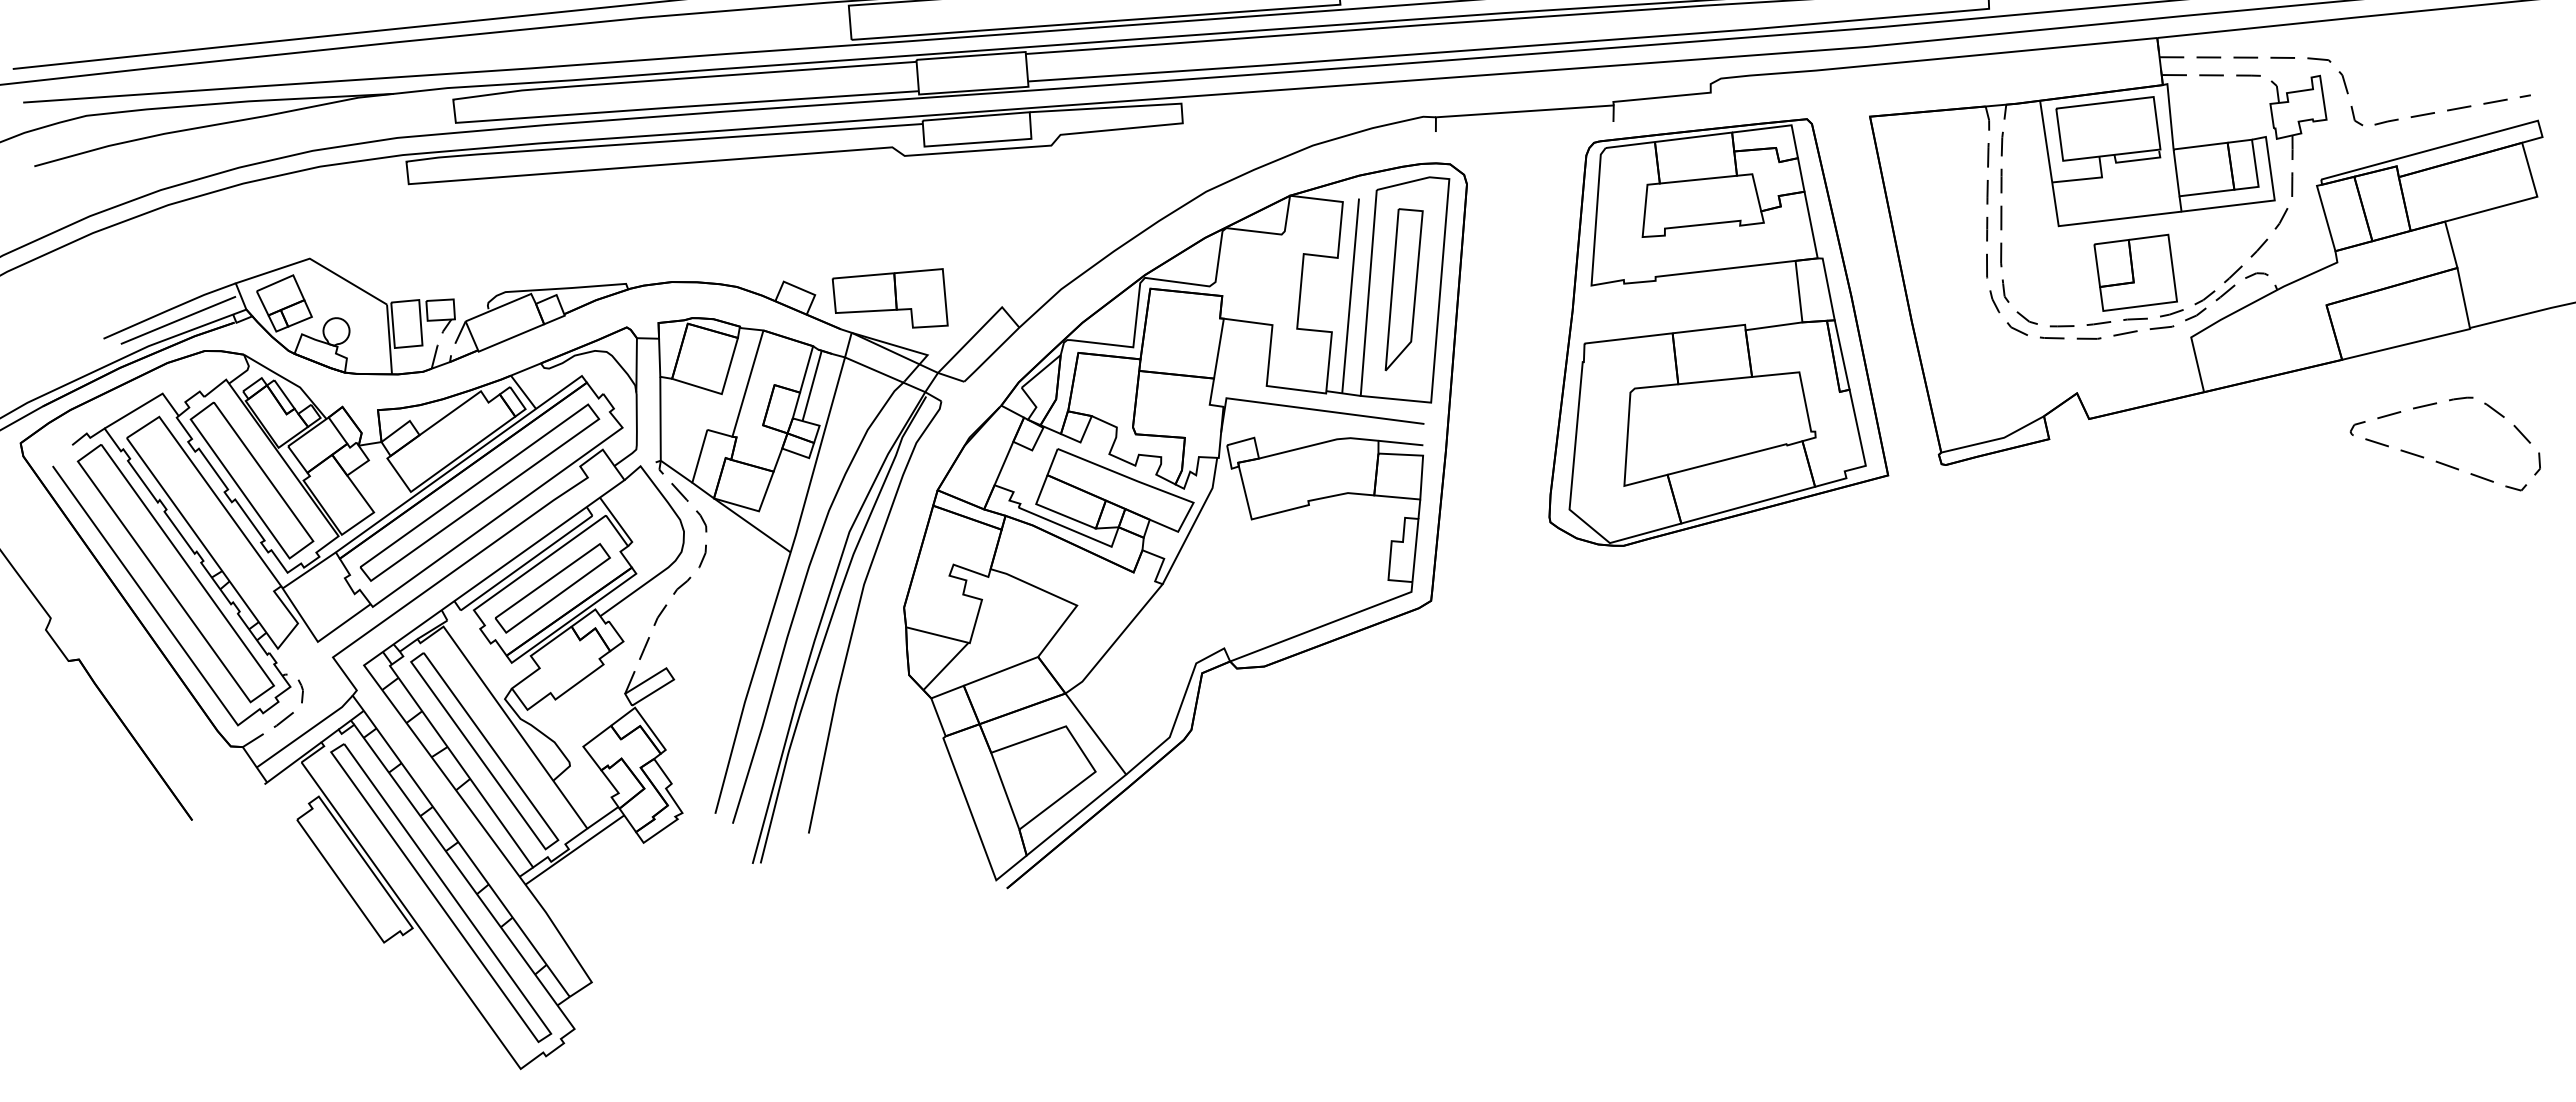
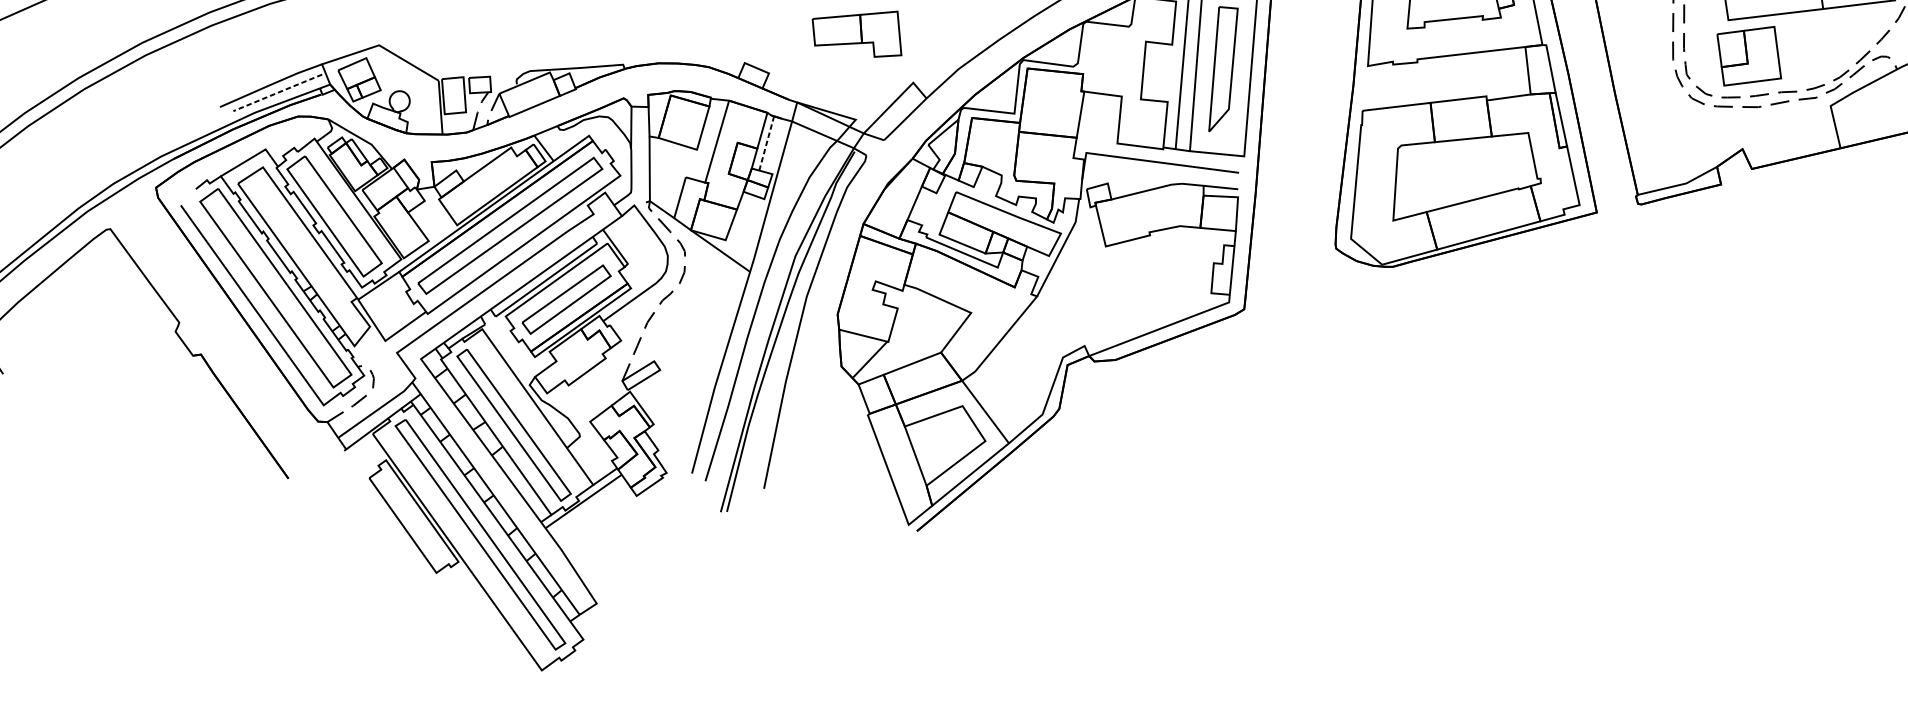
part: (2135, 272) -> (1749, 55), moved
part: (889, 298) -> (856, 34), moved
line: (178, 320) -> (277, 92), solid -> dashed
line: (812, 385) -> (766, 143), solid -> dashed

